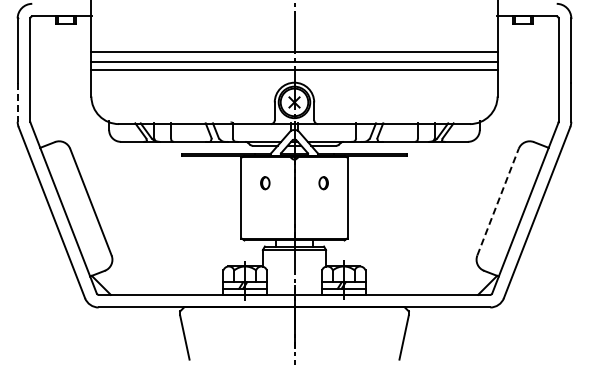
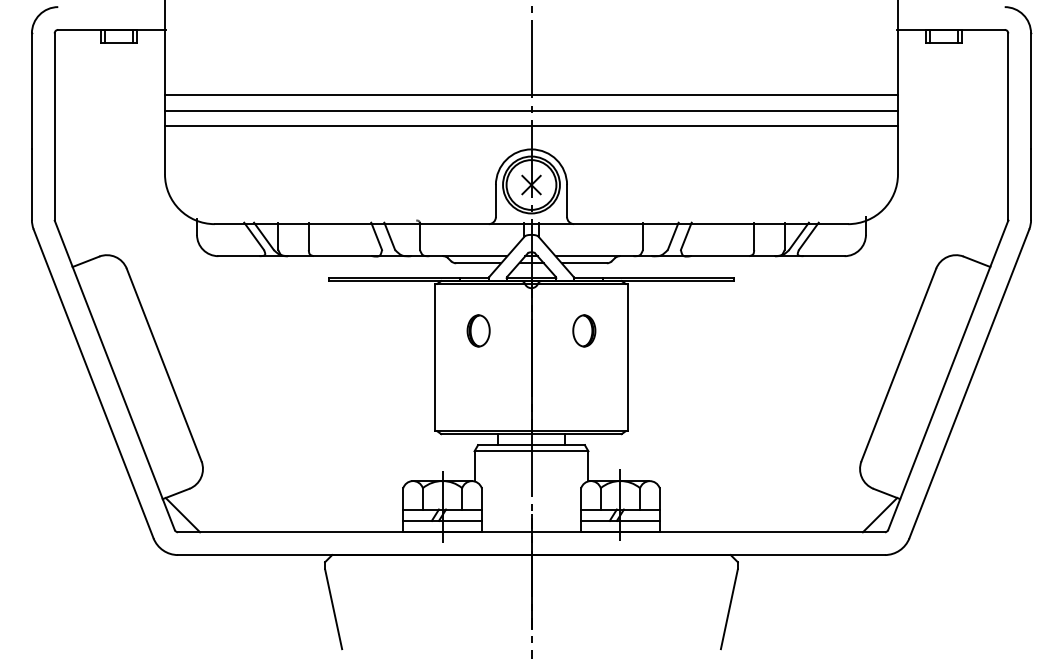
line: (17, 102) -> (31, 185), dashed -> solid
part: (265, 182) -> (479, 329), size x1.43
part: (323, 182) -> (583, 329), size x1.43
line: (498, 201) -> (899, 363), dashed -> solid

